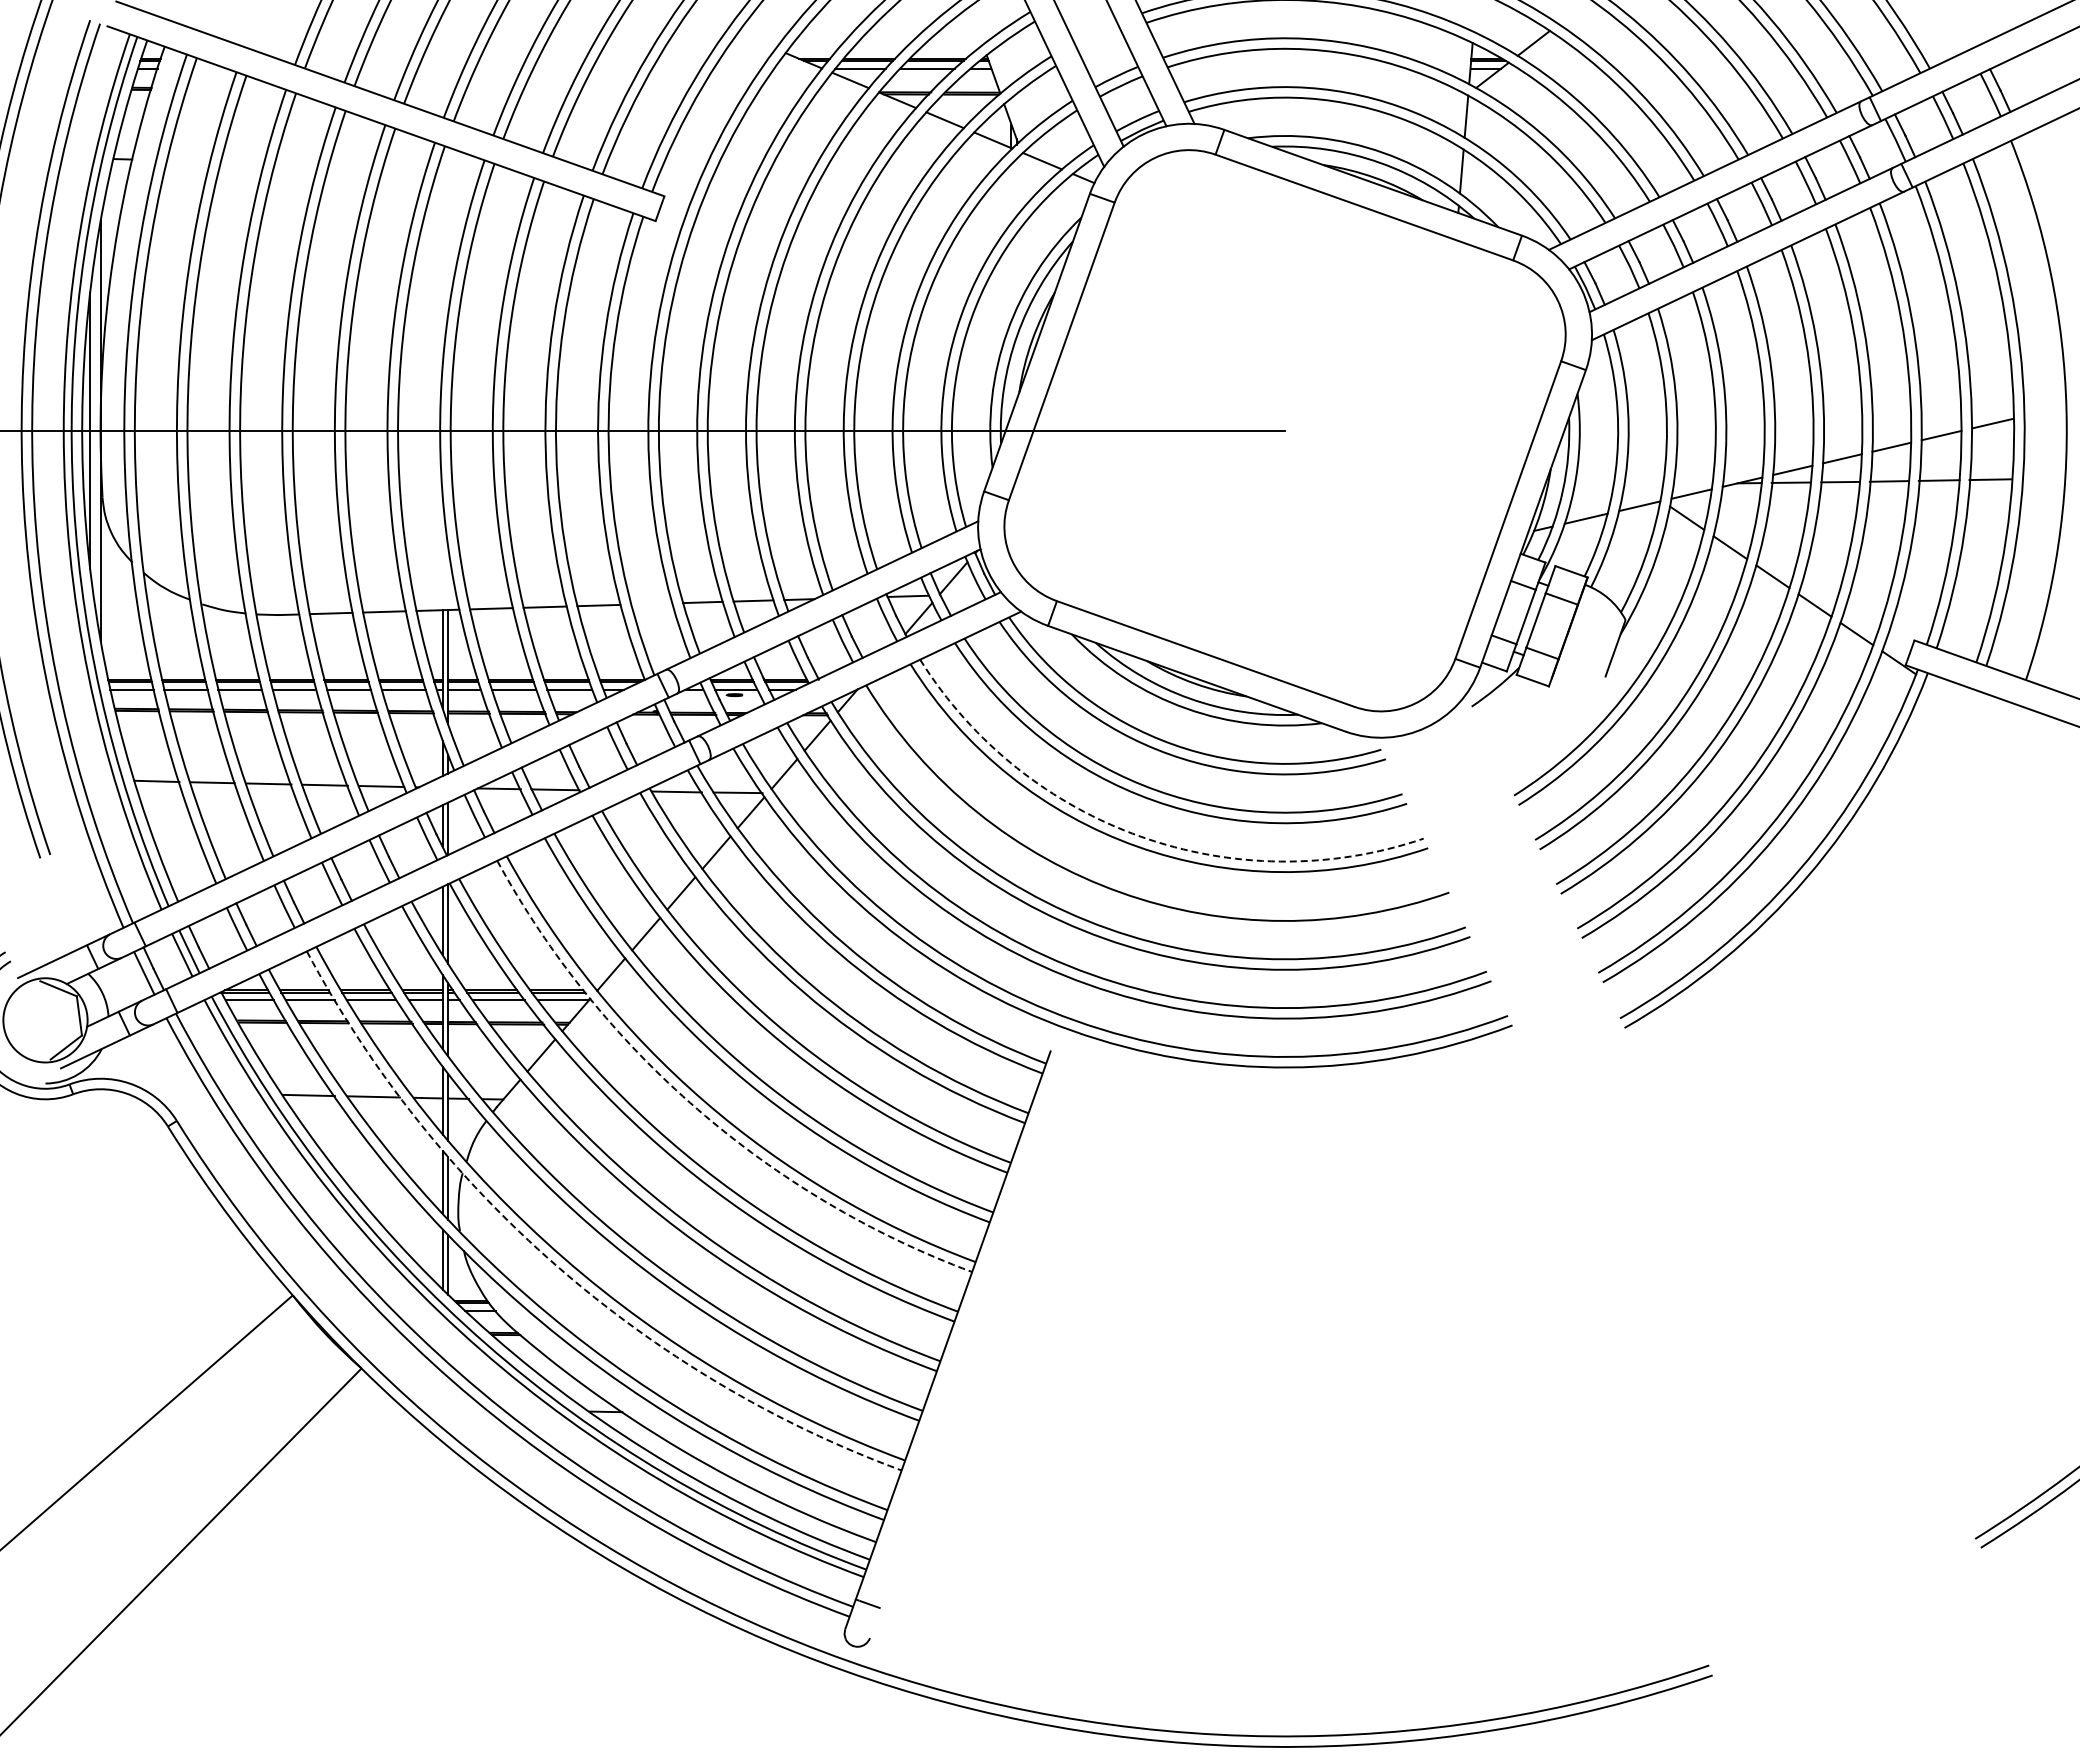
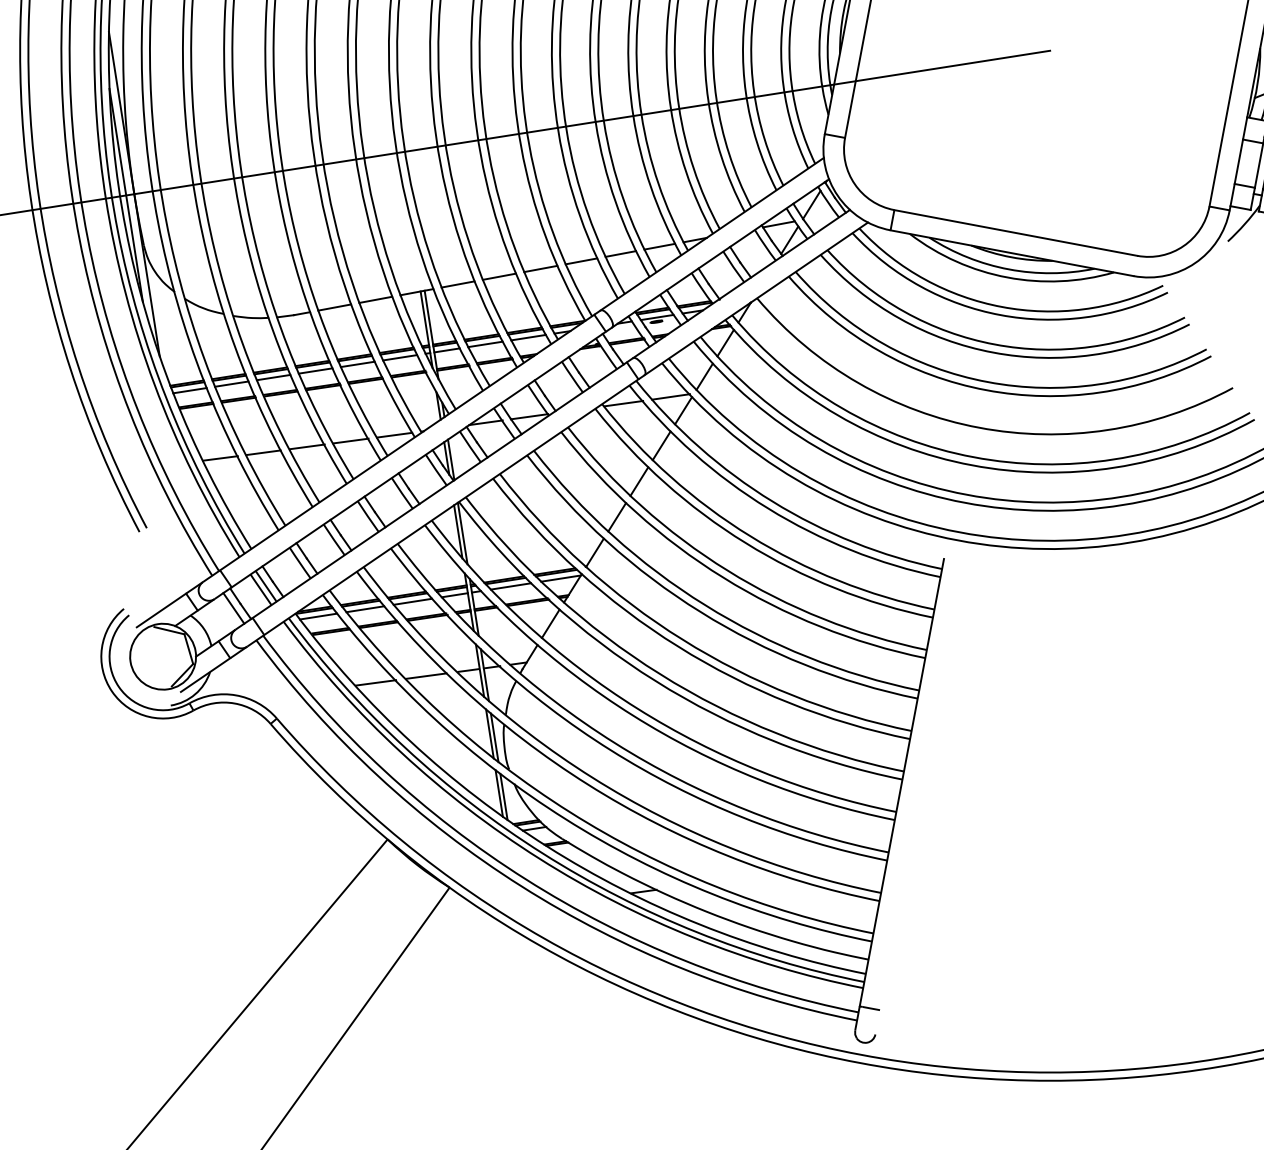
line: (651, 603) -> (581, 261), added
arc: (1140, 836) -> (987, 381), dashed -> solid
arc: (697, 1109) -> (678, 646), dashed -> solid
arc: (556, 1265) -> (587, 784), dashed -> solid

